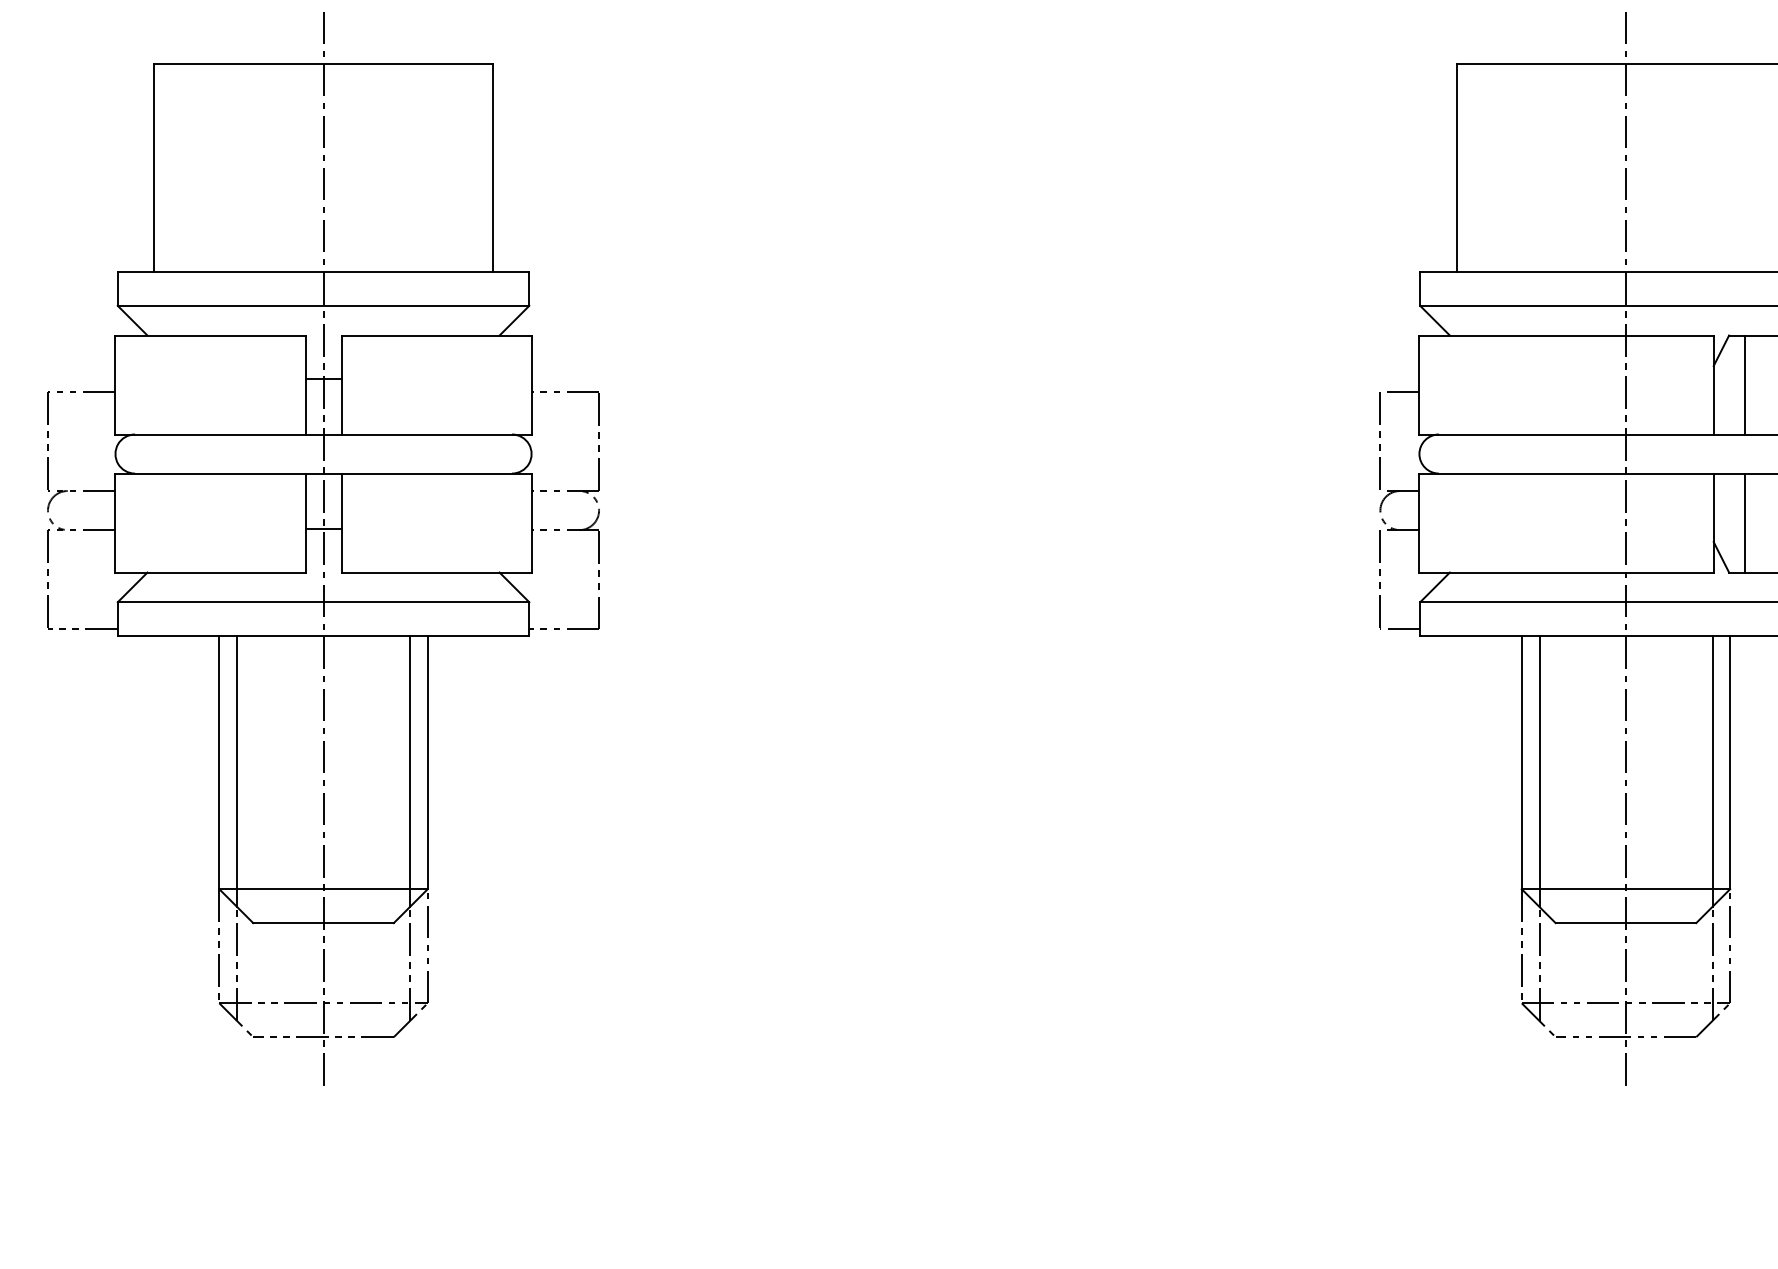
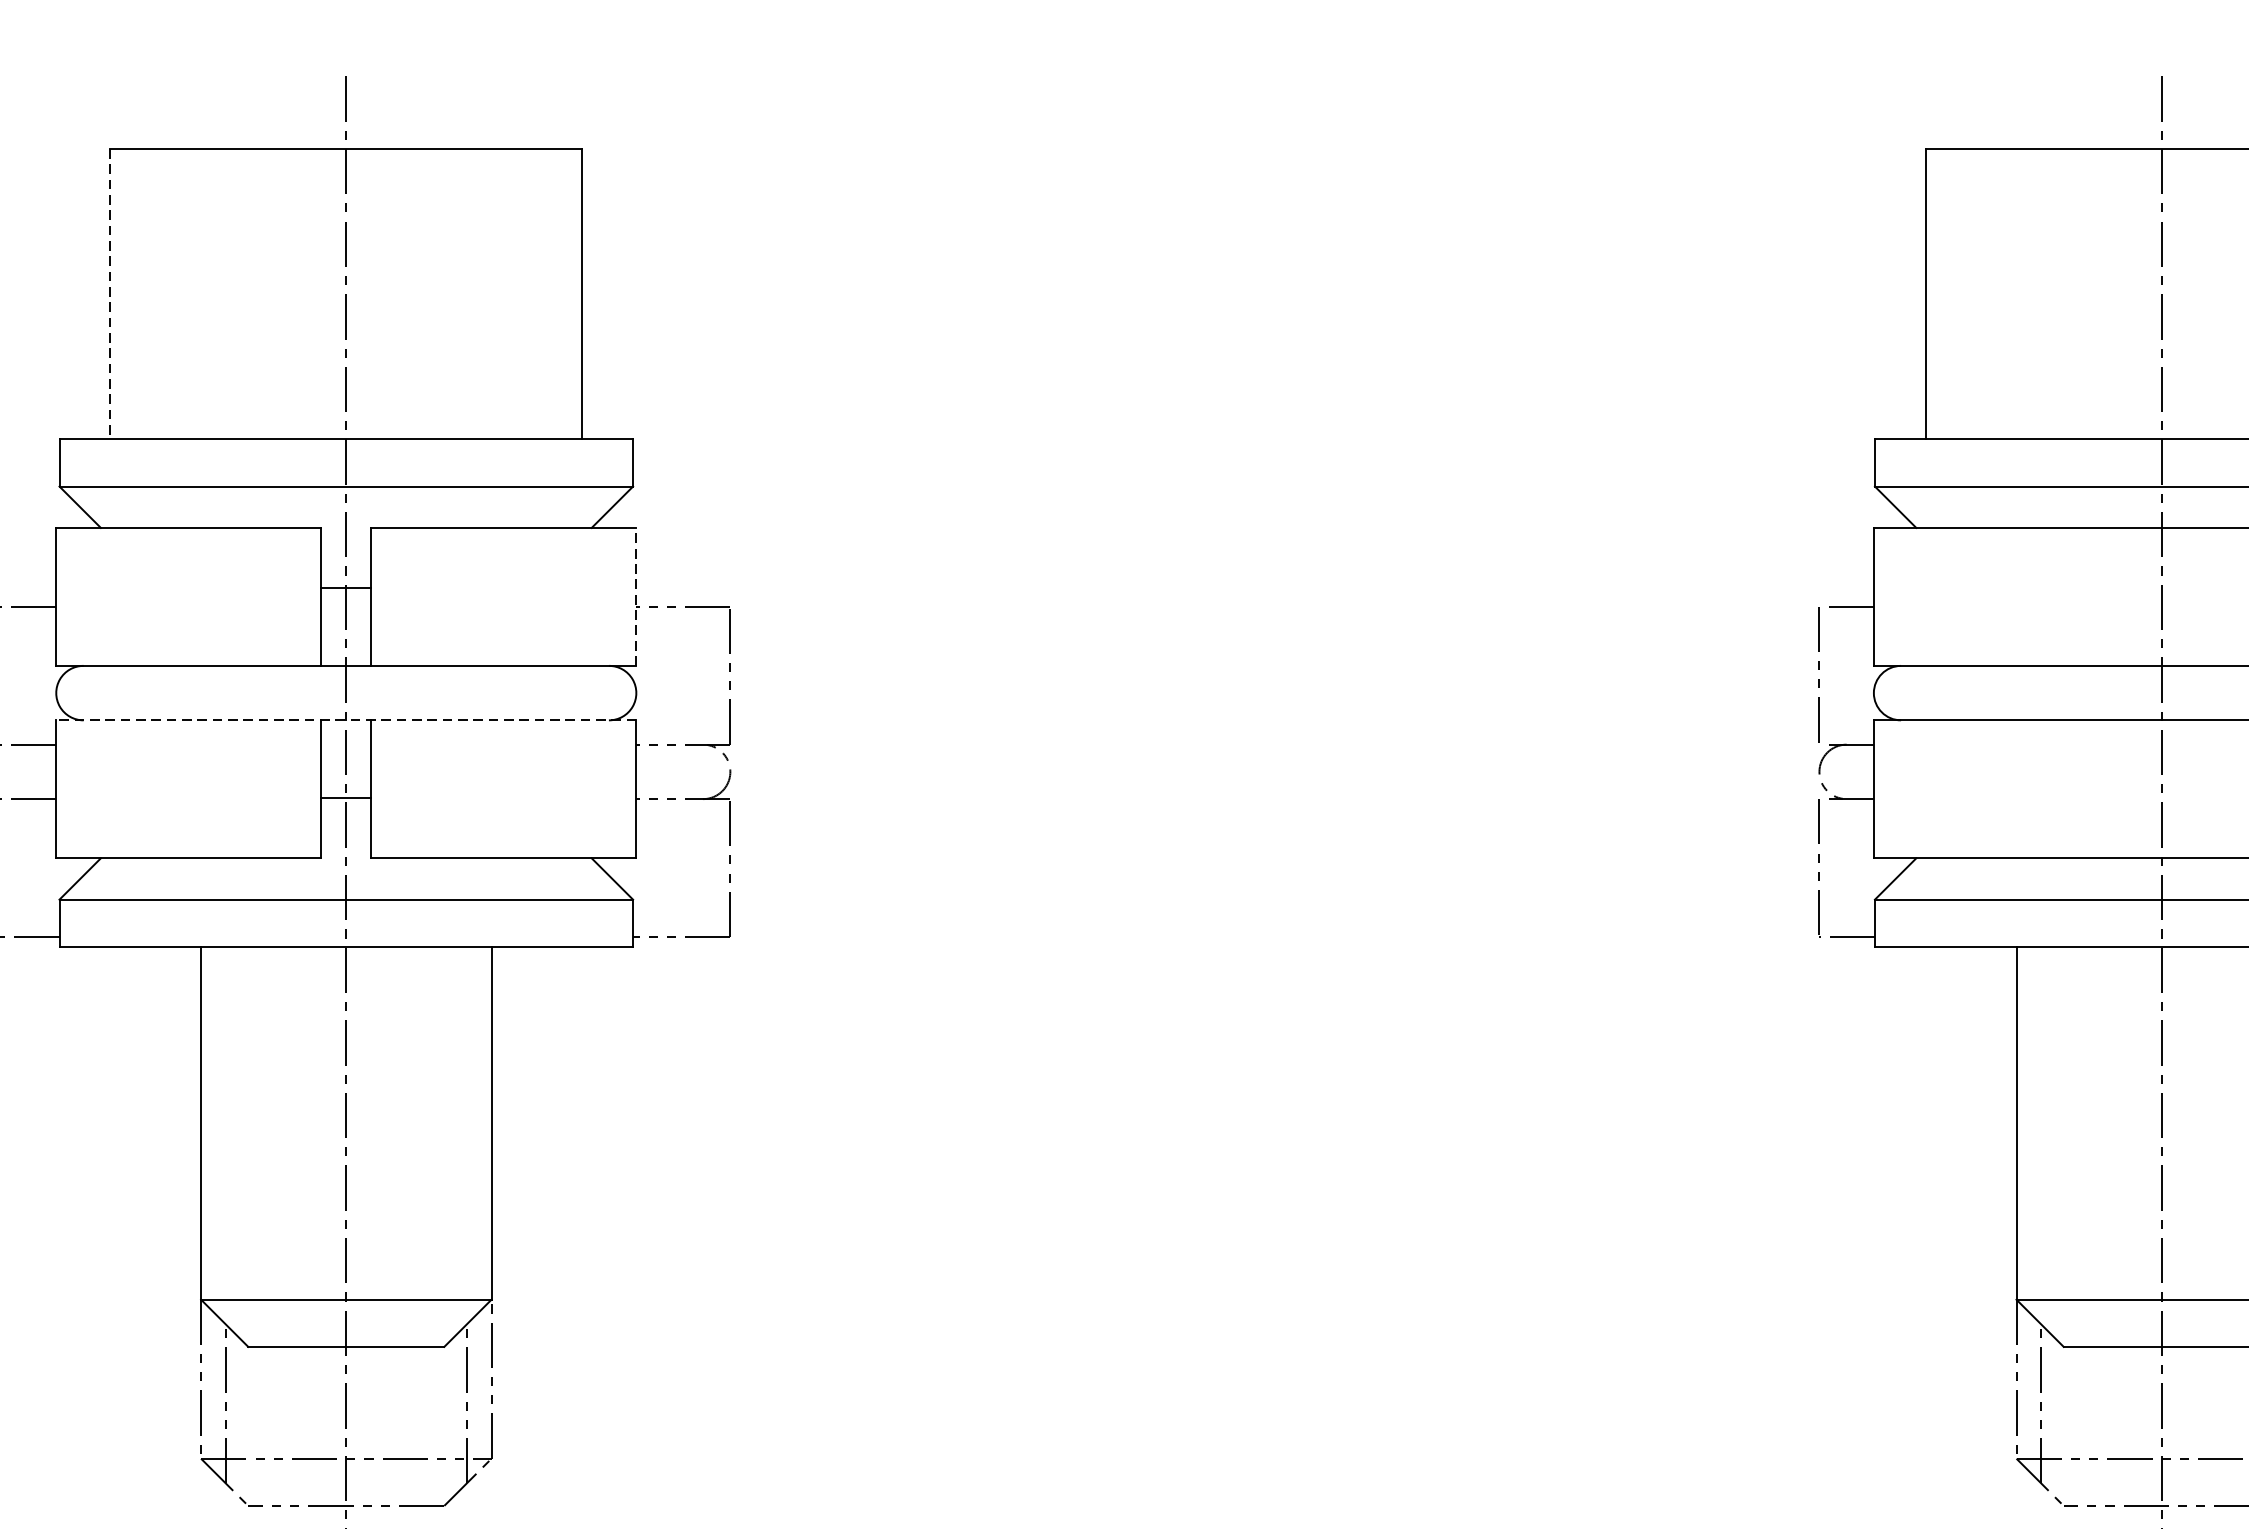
line: (154, 168) -> (110, 295), solid -> dashed
line: (531, 384) -> (636, 596), solid -> dashed
line: (323, 473) -> (346, 720), solid -> dashed
line: (237, 771) -> (226, 1135), removed
line: (410, 771) -> (467, 1135), removed
line: (1539, 771) -> (2041, 1135), removed

